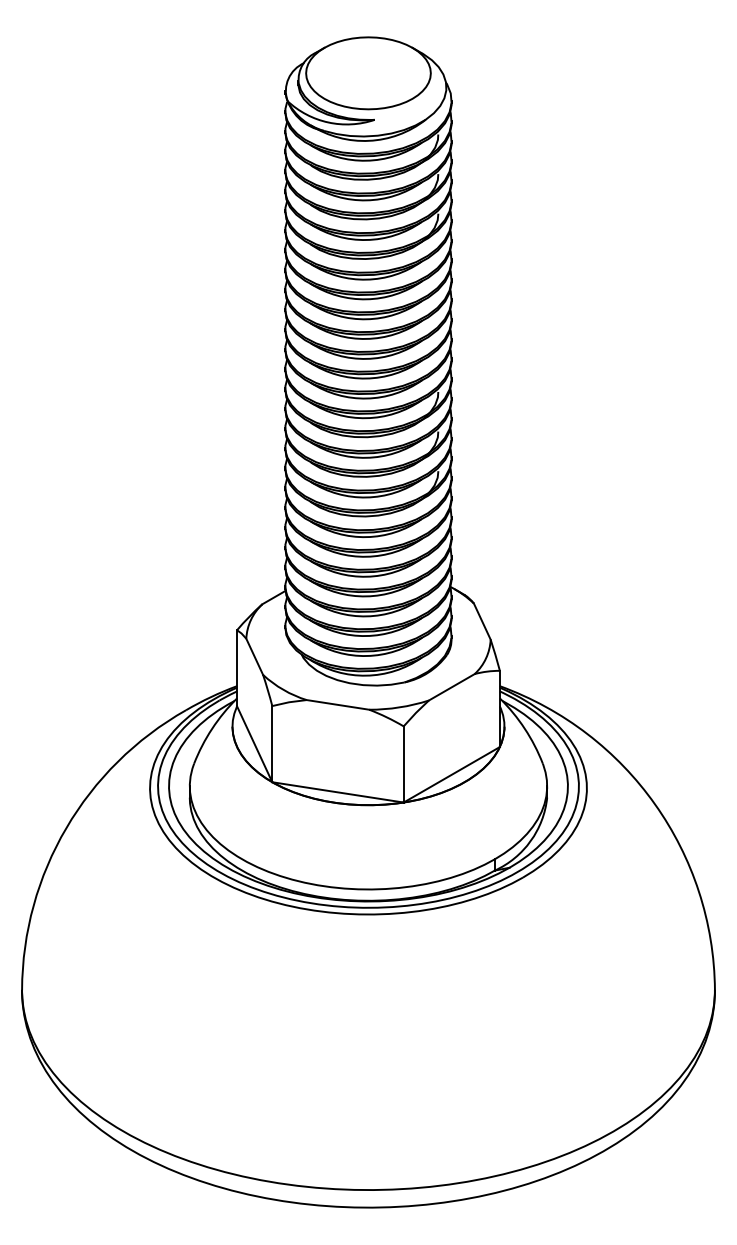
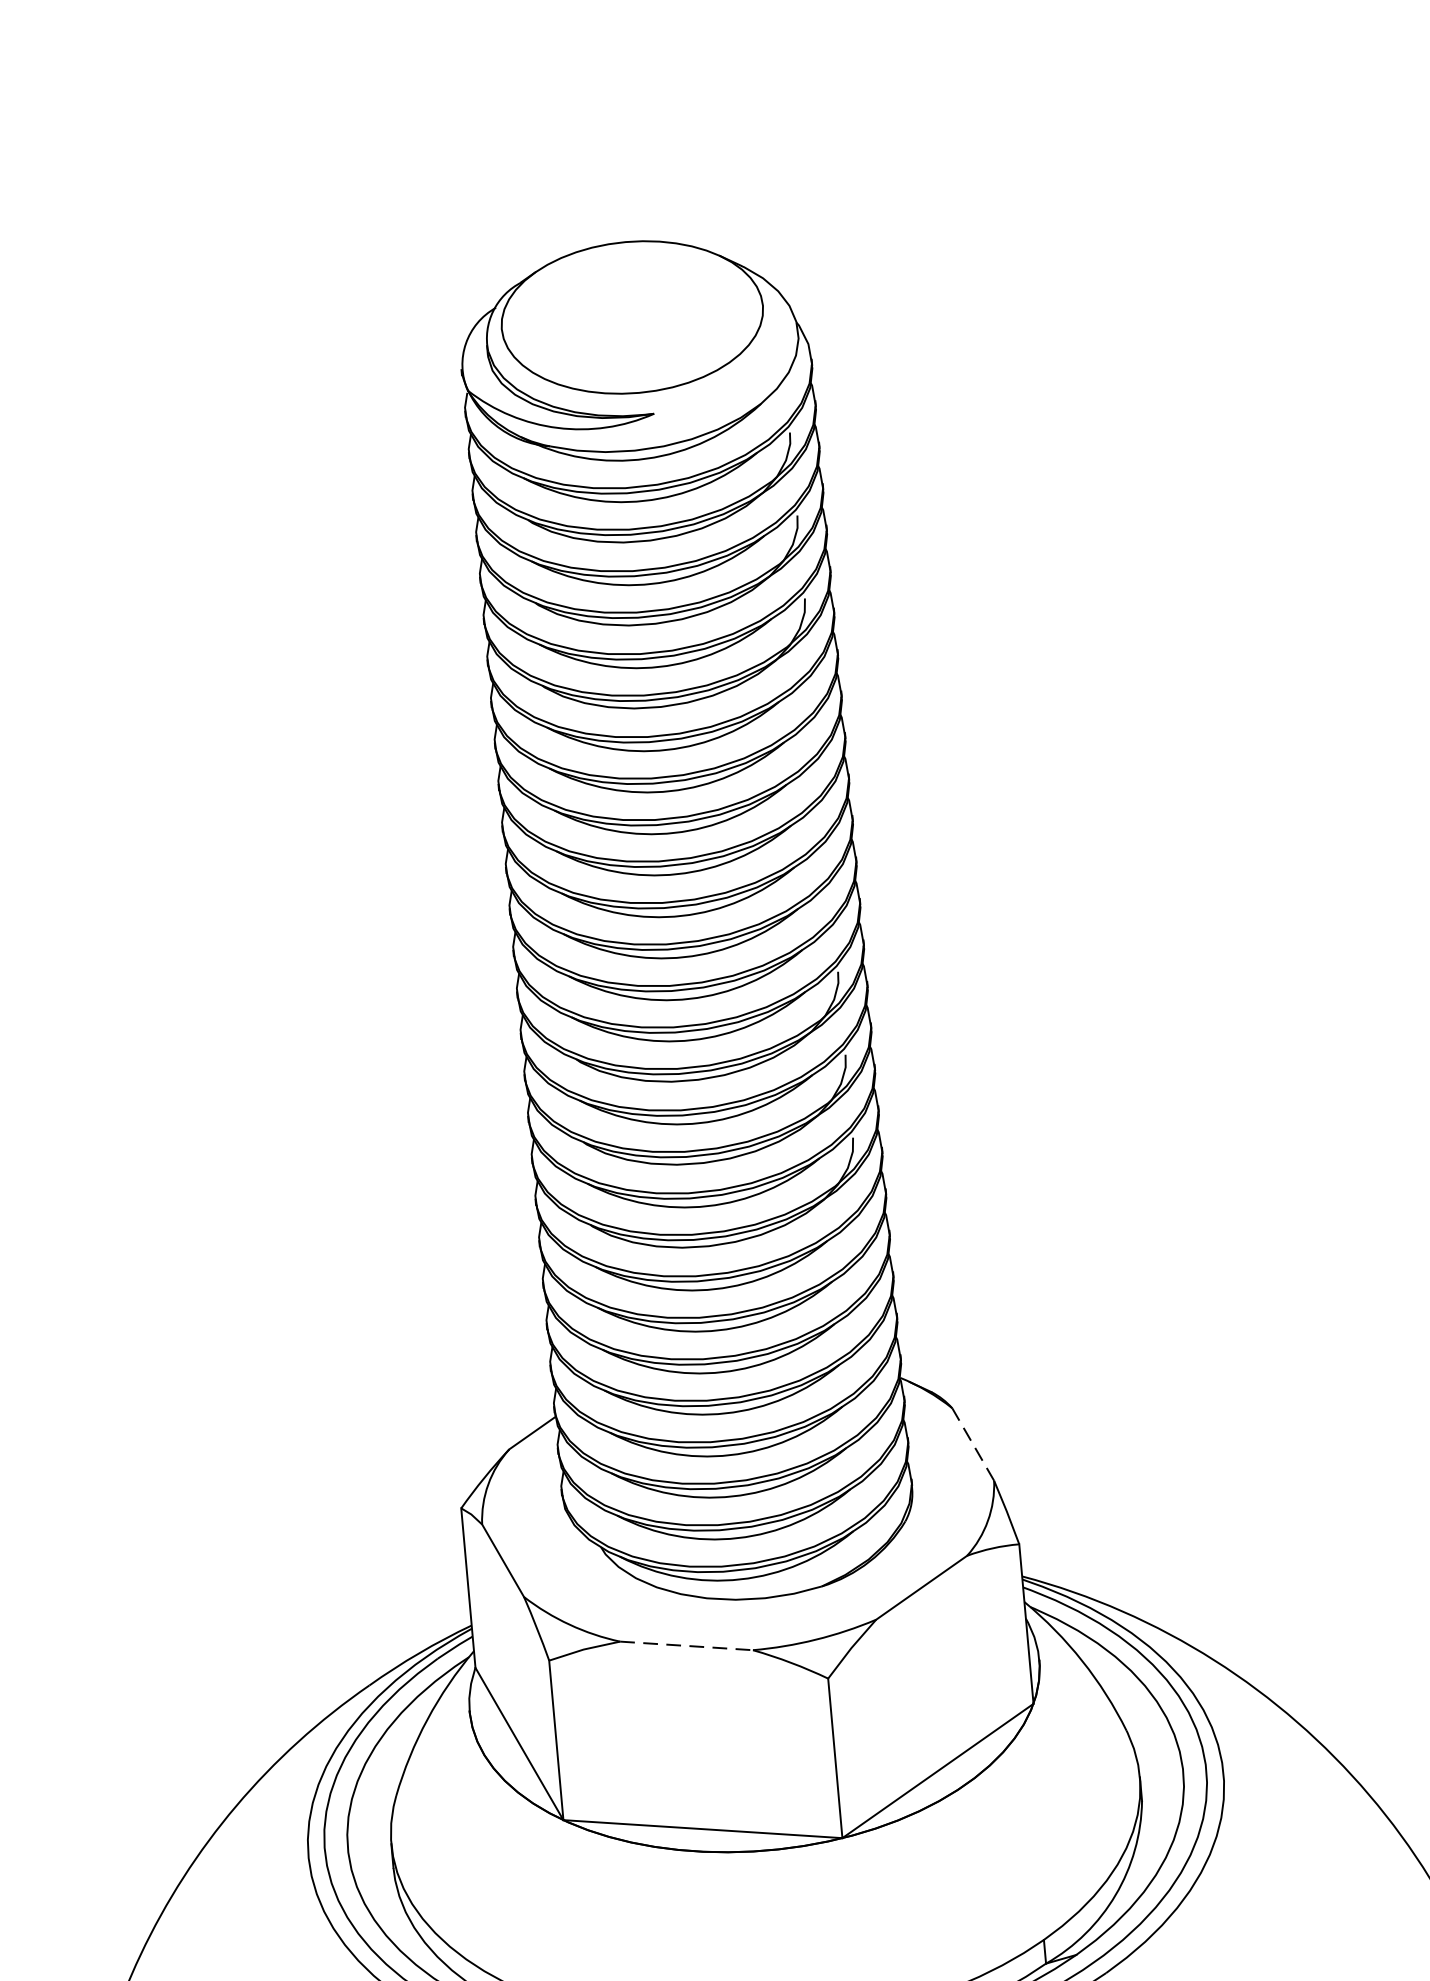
line: (482, 621) -> (973, 1444), solid -> dashed
line: (338, 704) -> (687, 1644), solid -> dashed

